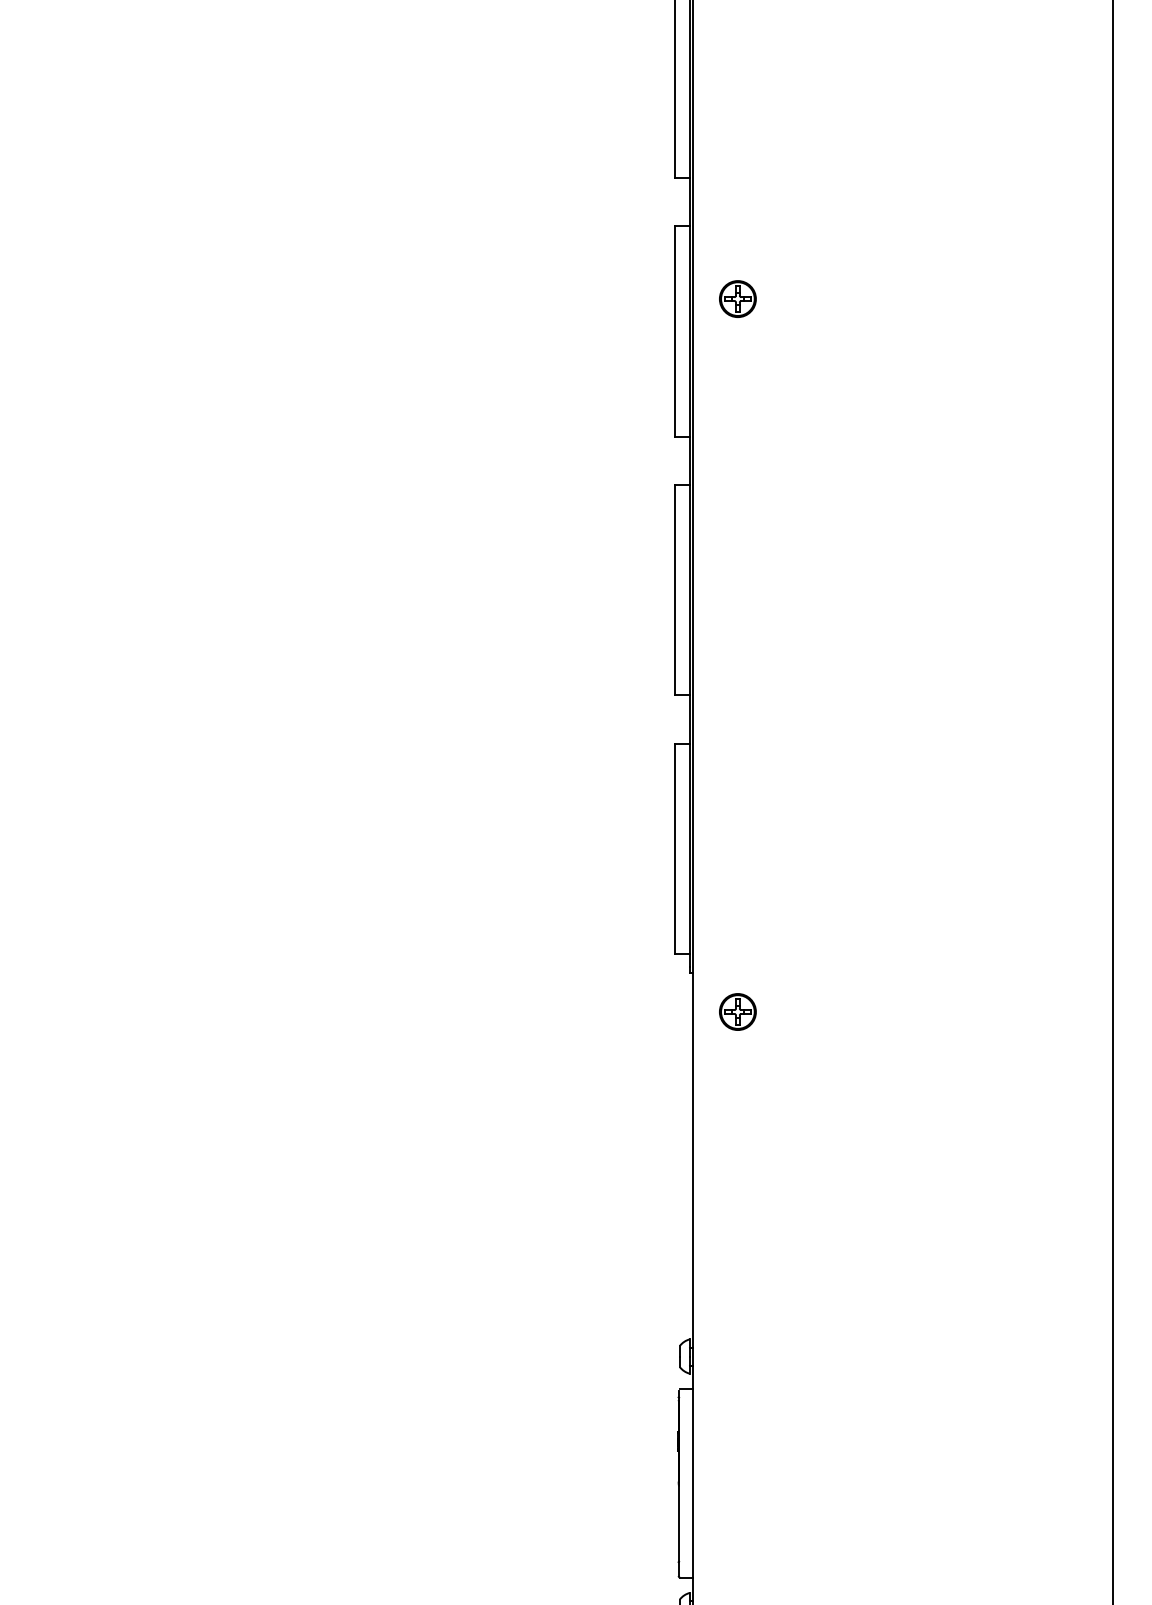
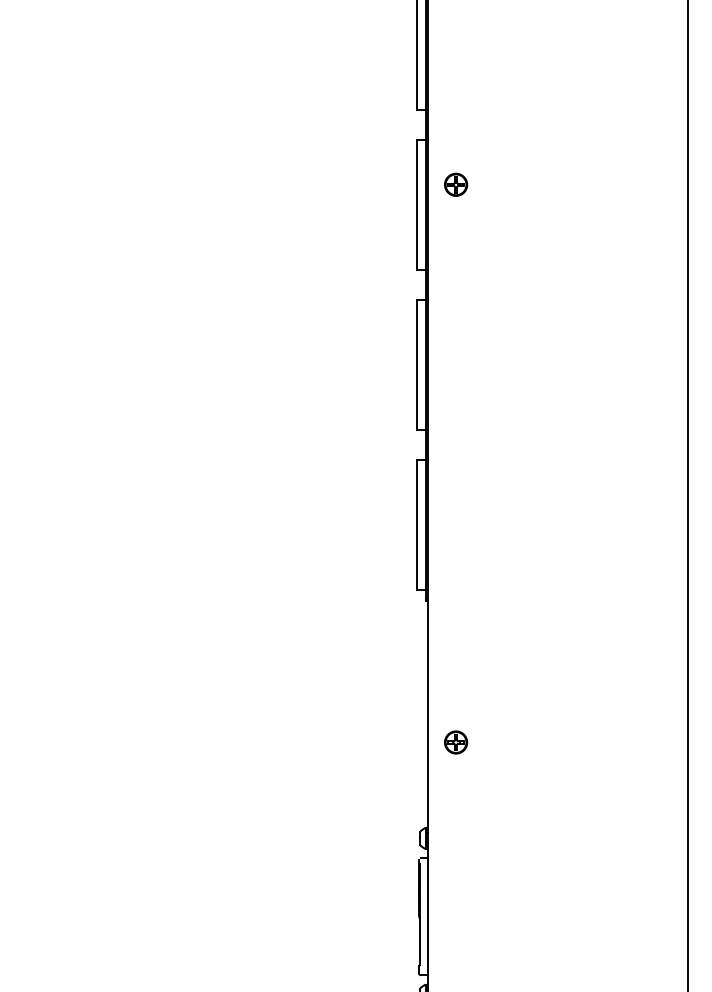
part: (738, 1012) -> (456, 742), moved

